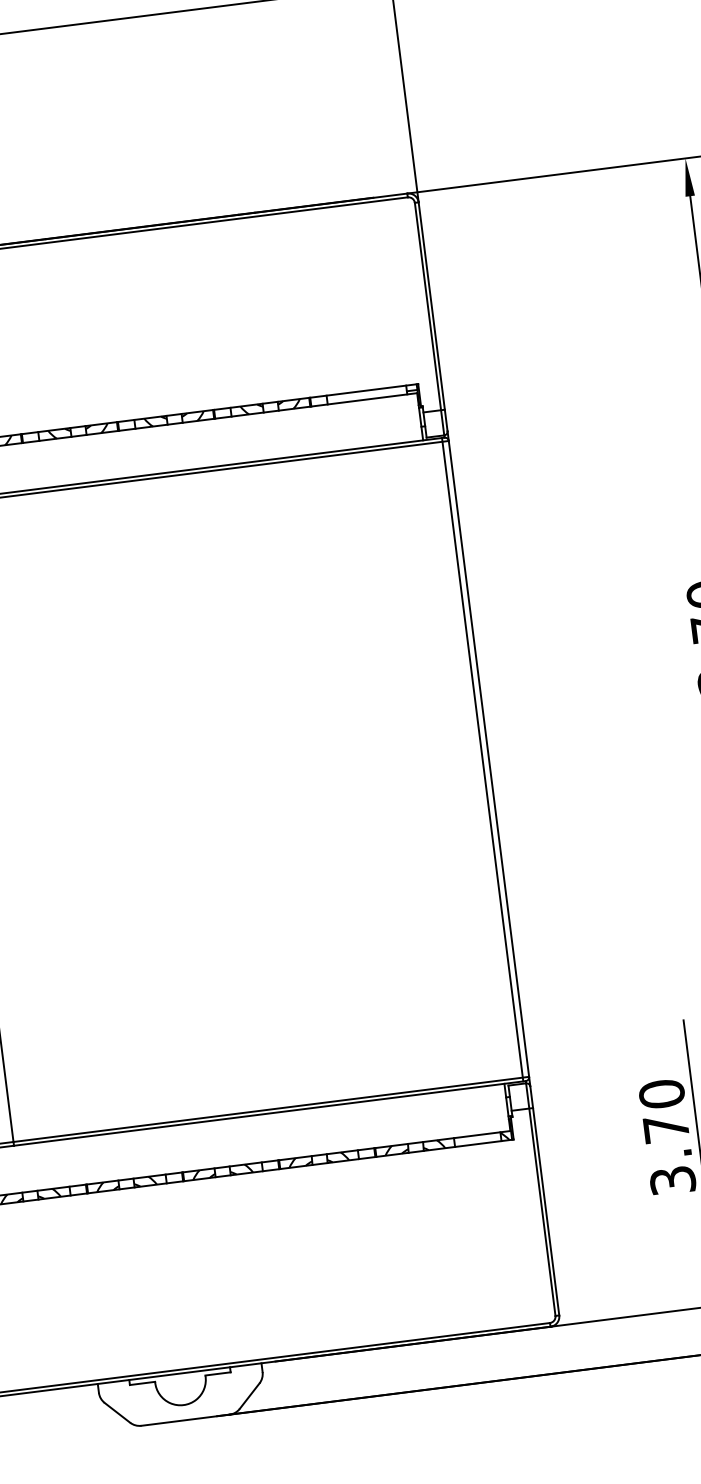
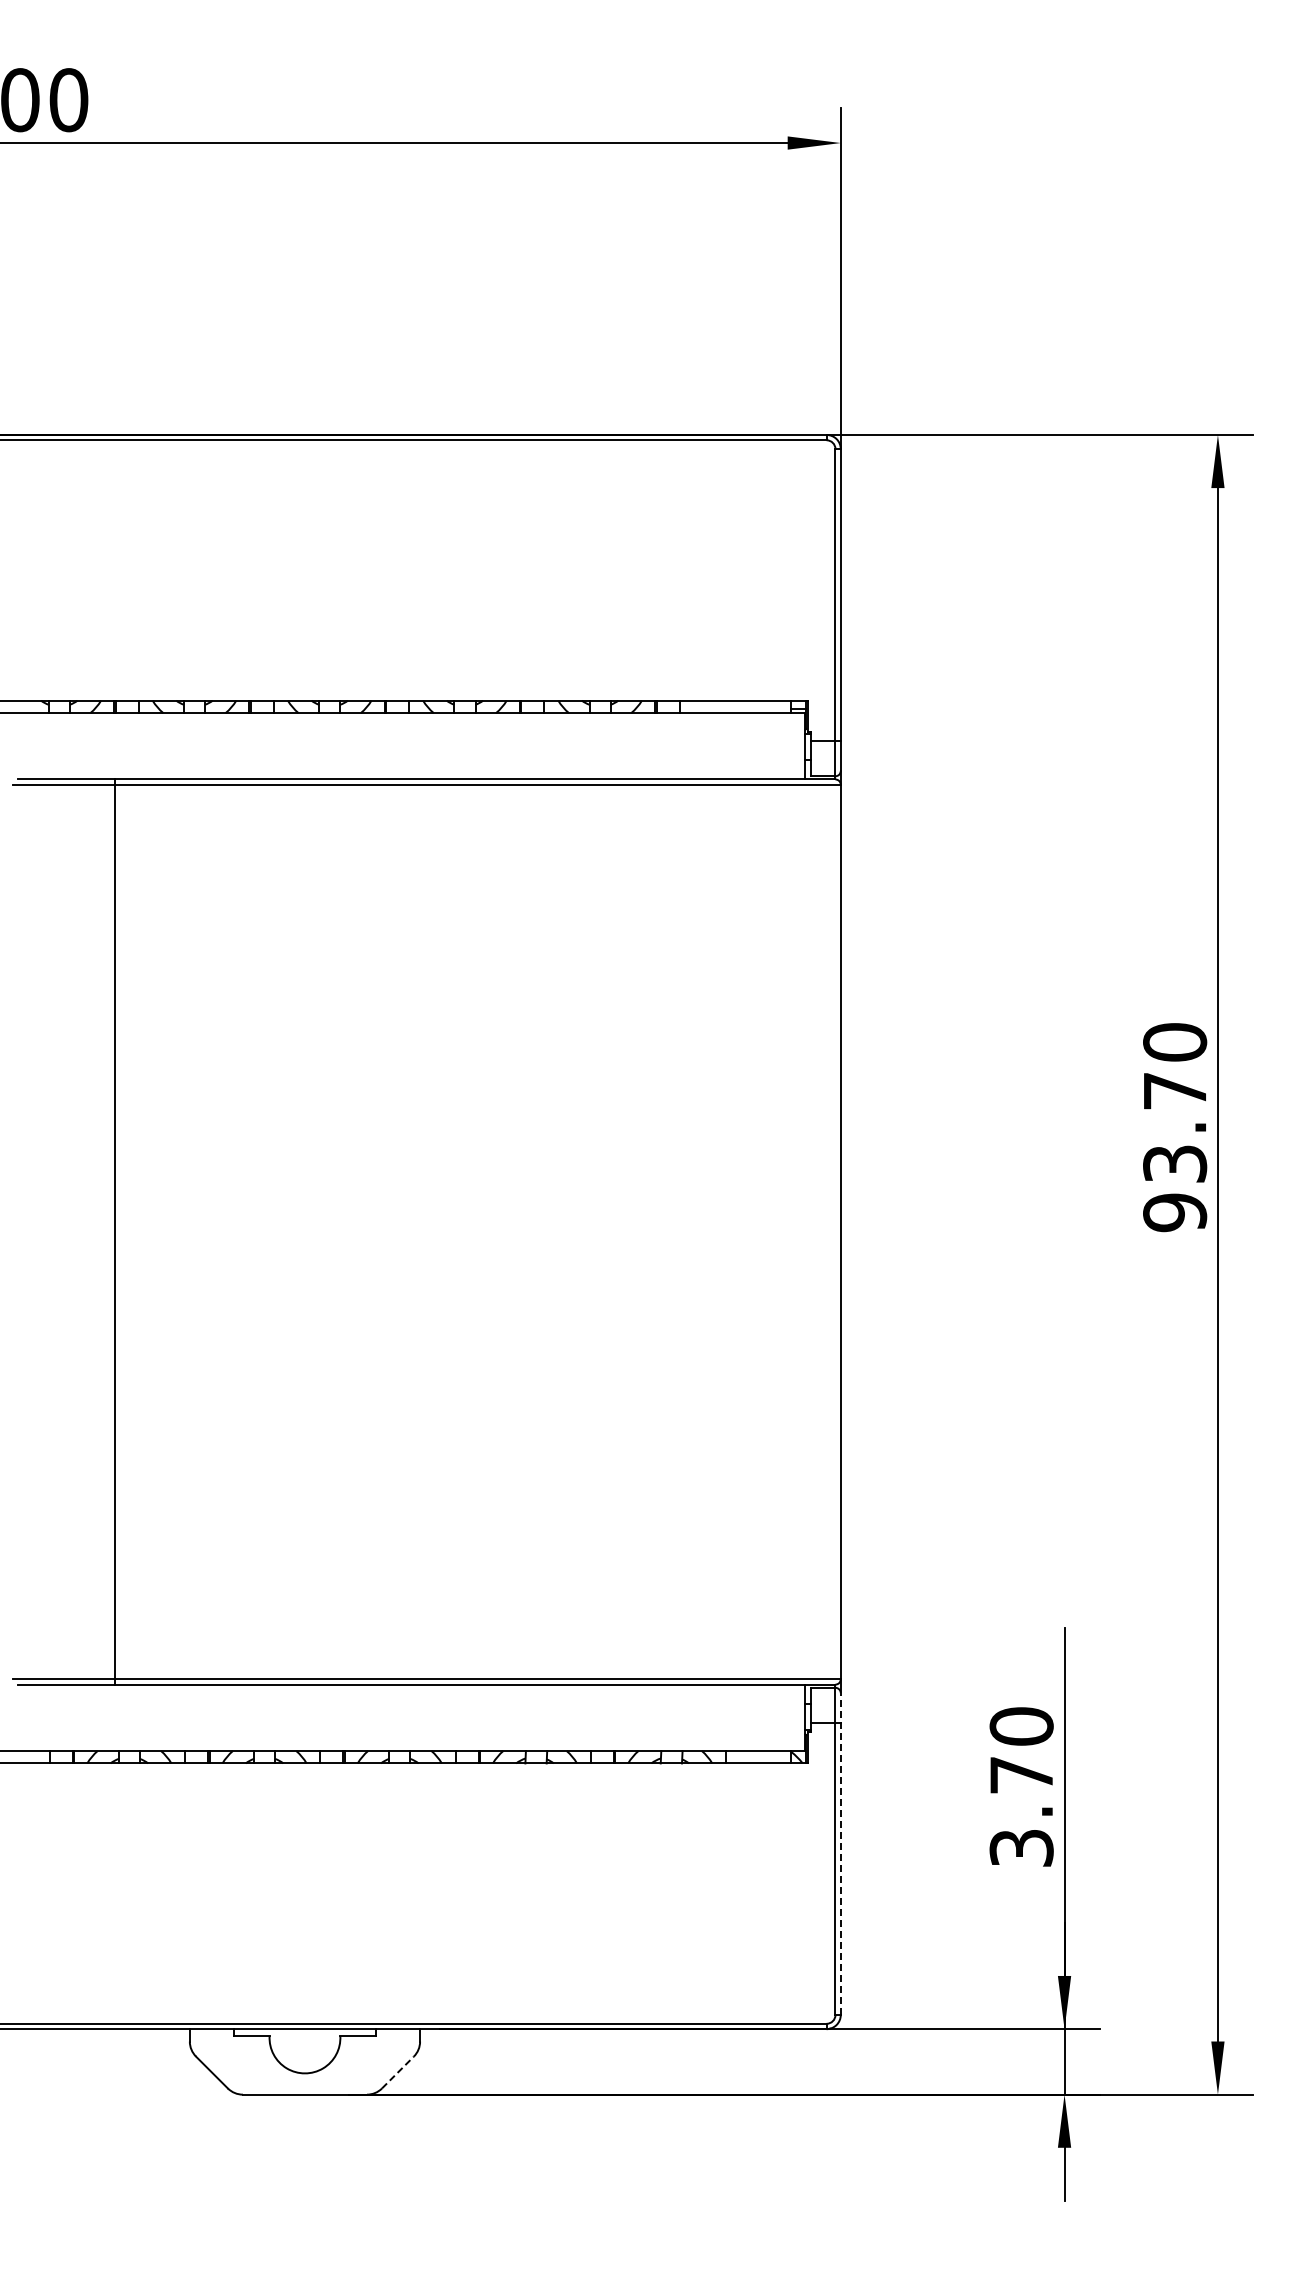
line: (482, 759) -> (831, 1231), removed
line: (544, 1201) -> (840, 1854), solid -> dashed
line: (249, 1396) -> (397, 2072), solid -> dashed

